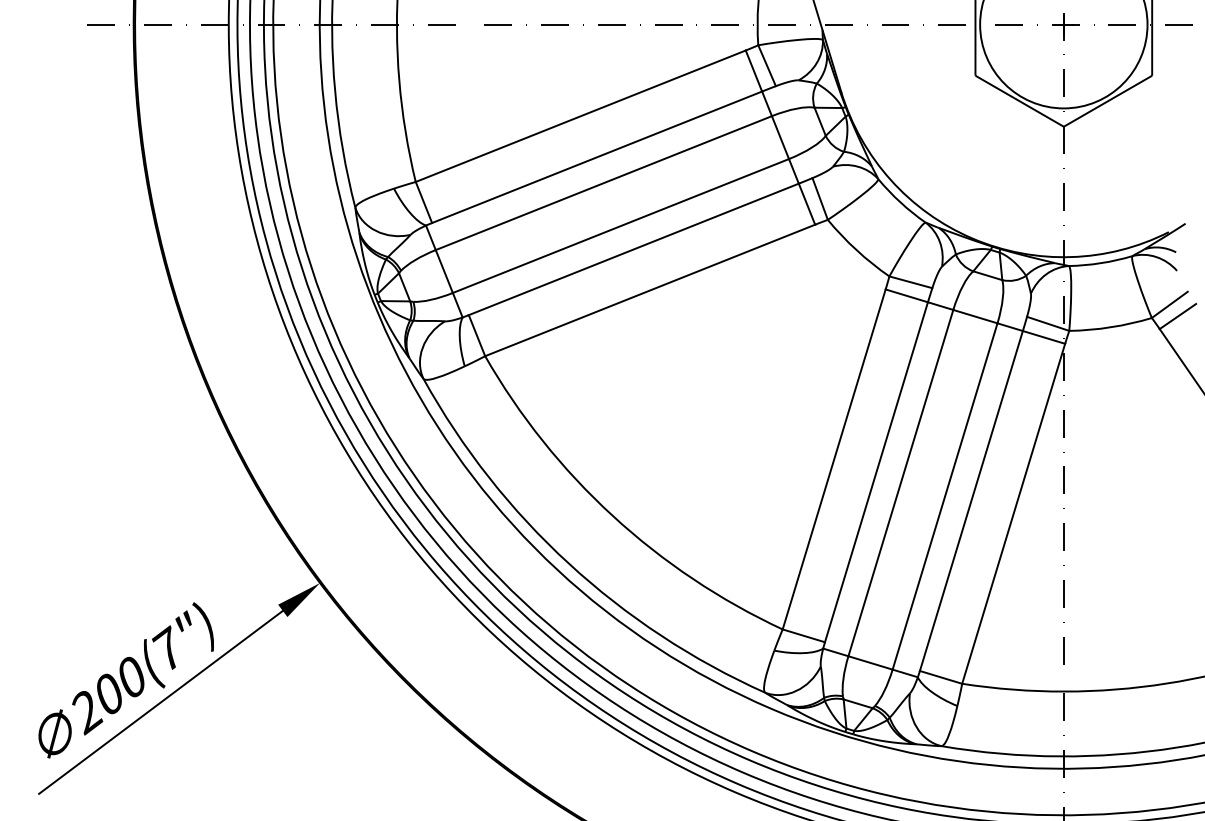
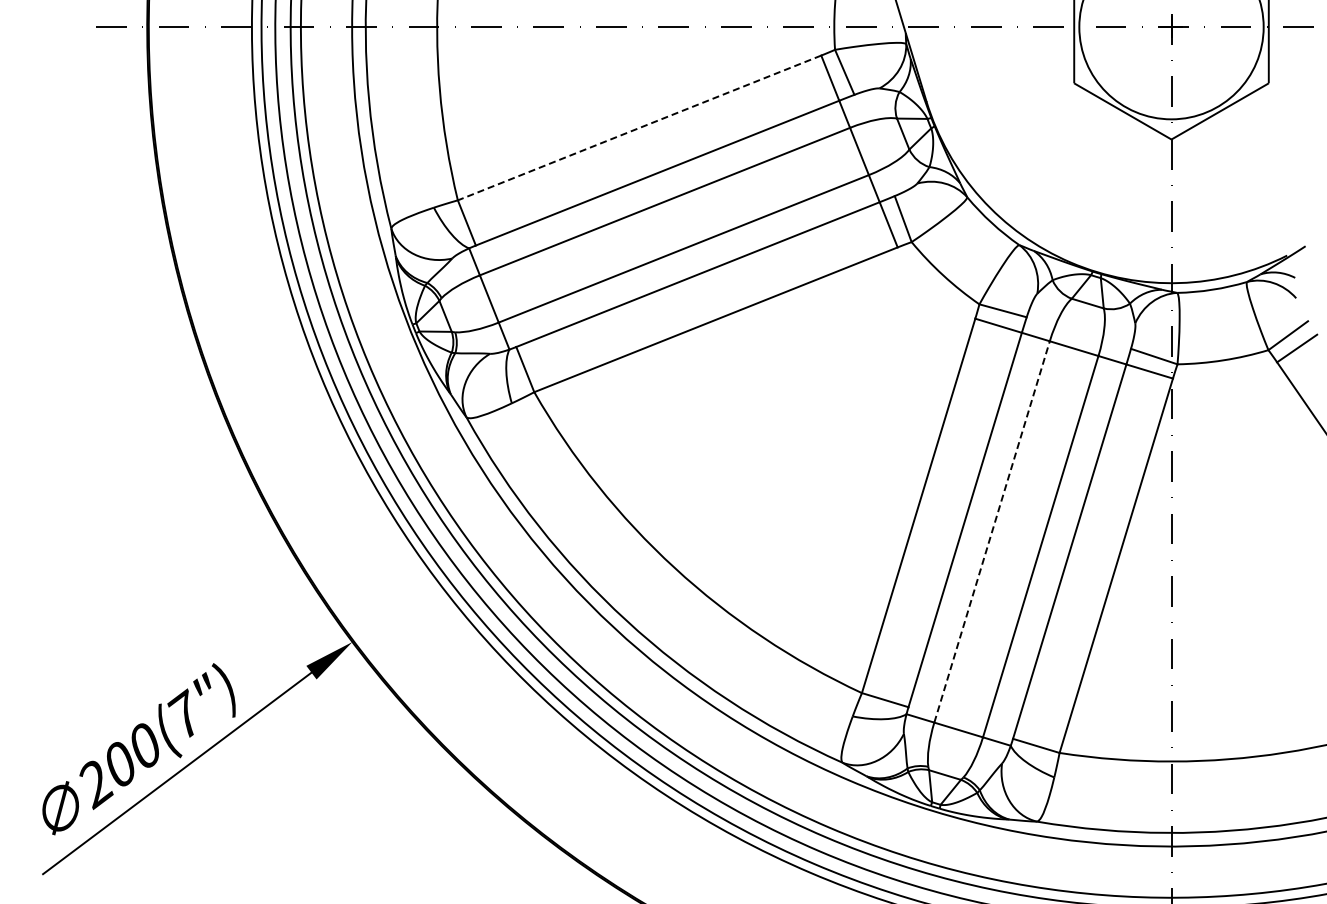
line: (580, 115) -> (639, 127), solid -> dashed
line: (901, 482) -> (992, 531), solid -> dashed

